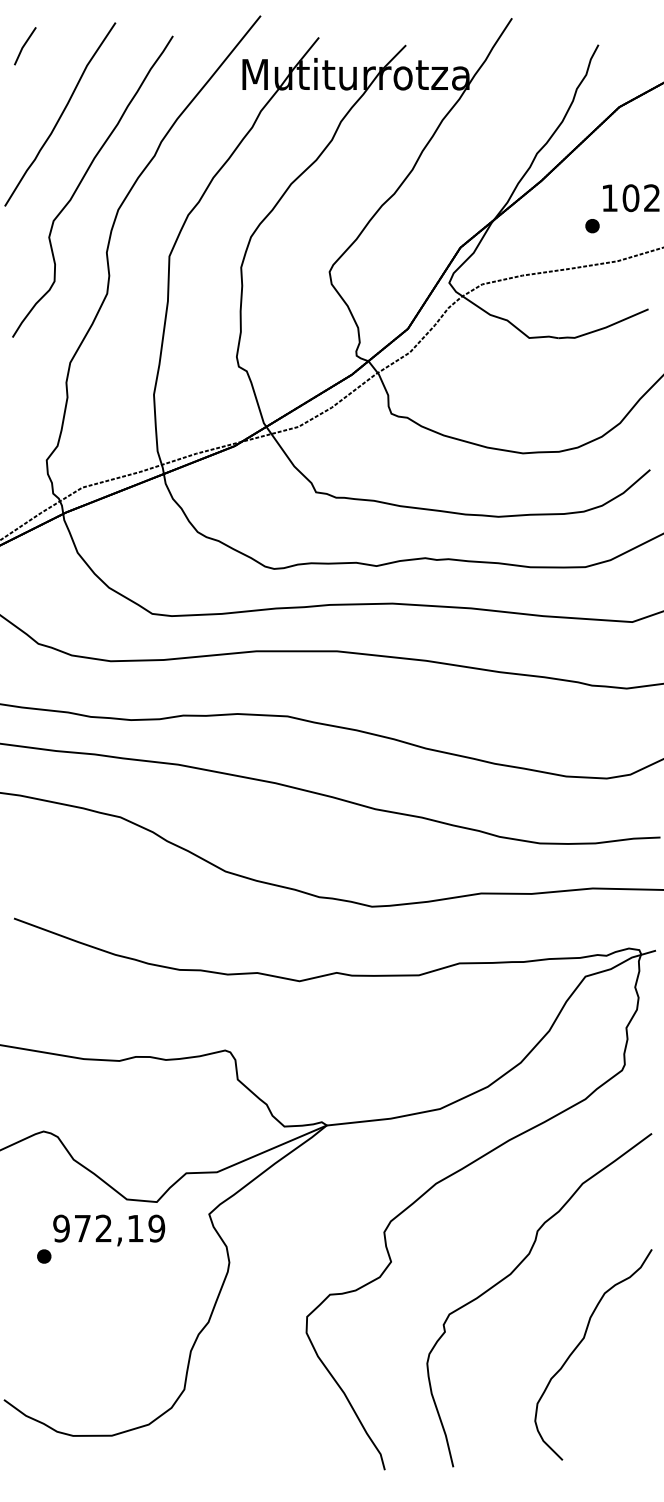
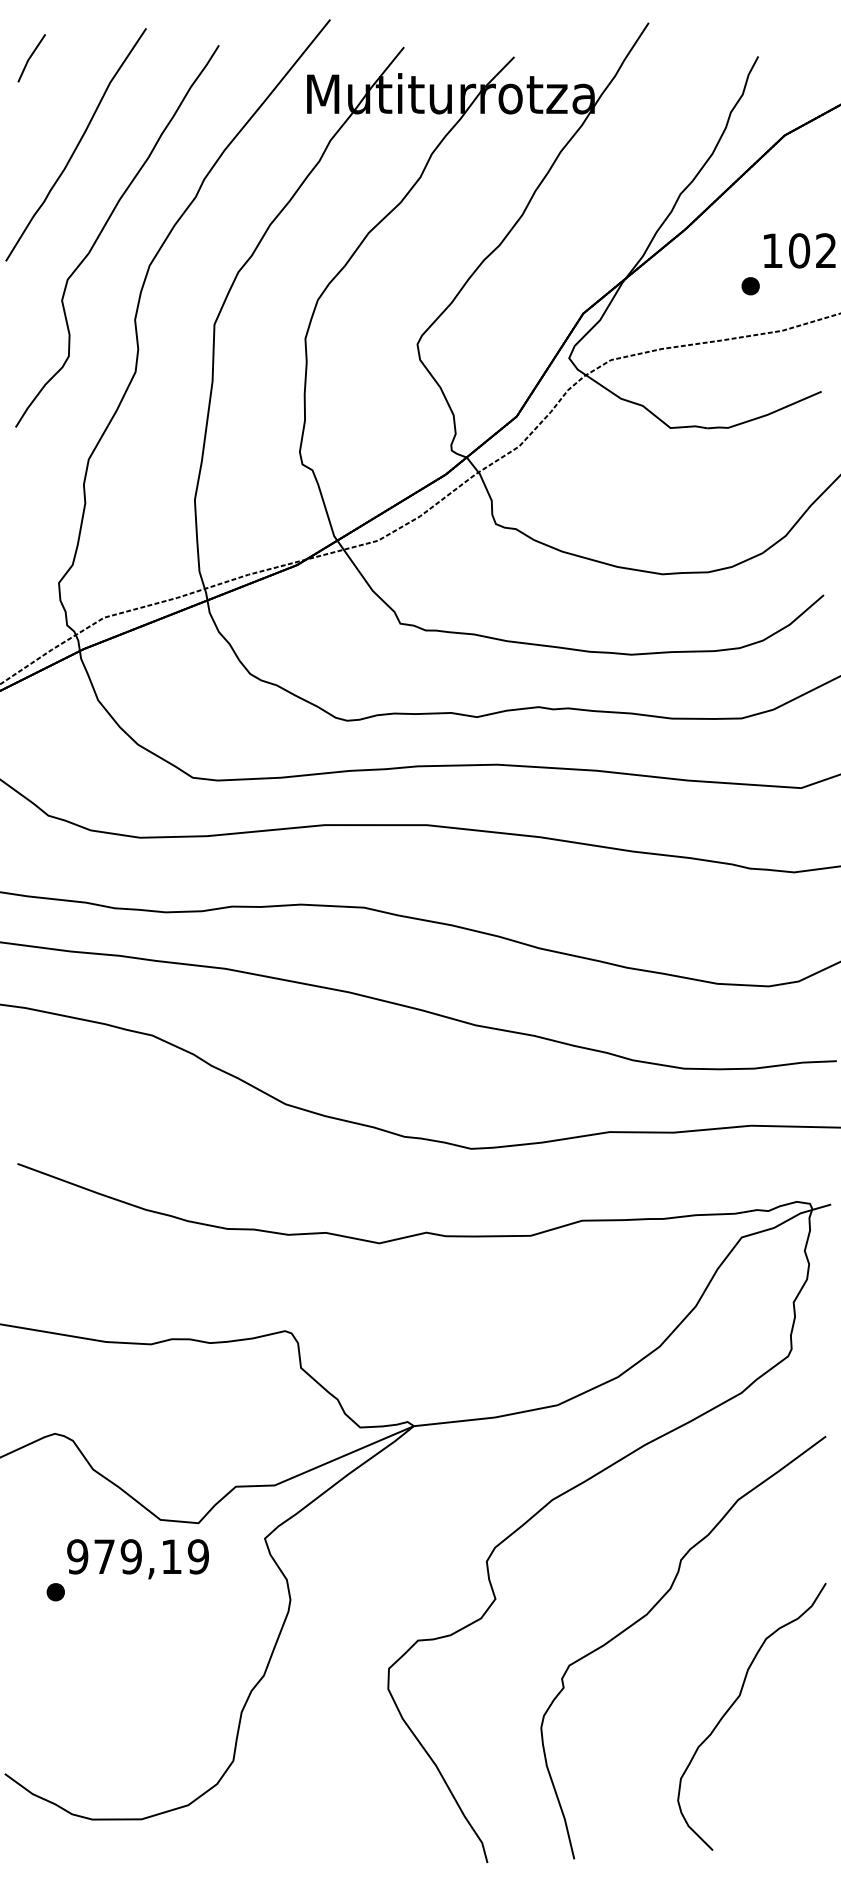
text: (103, 1228) -> (130, 1556), 972,19 -> 979,19

